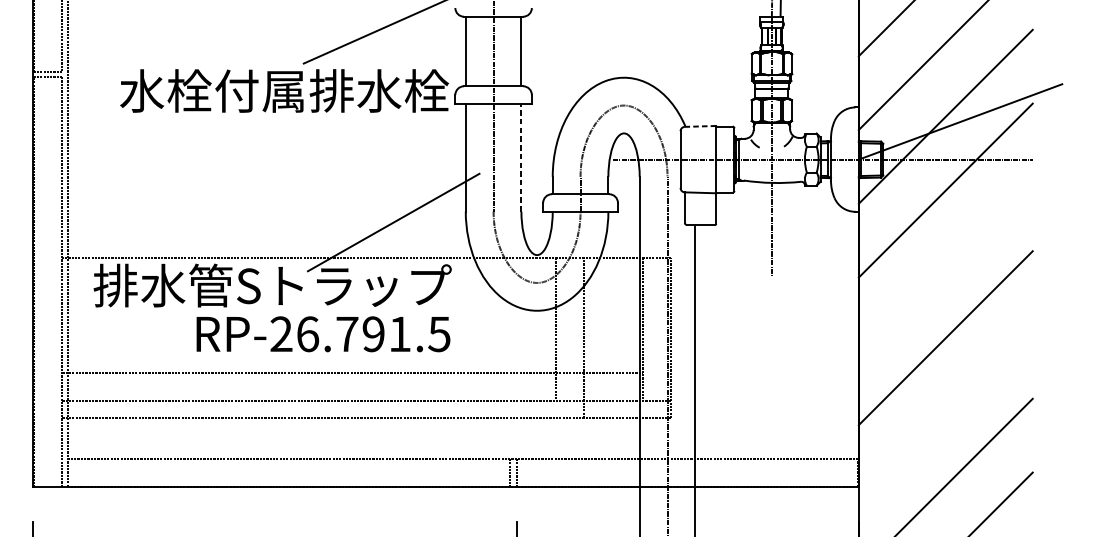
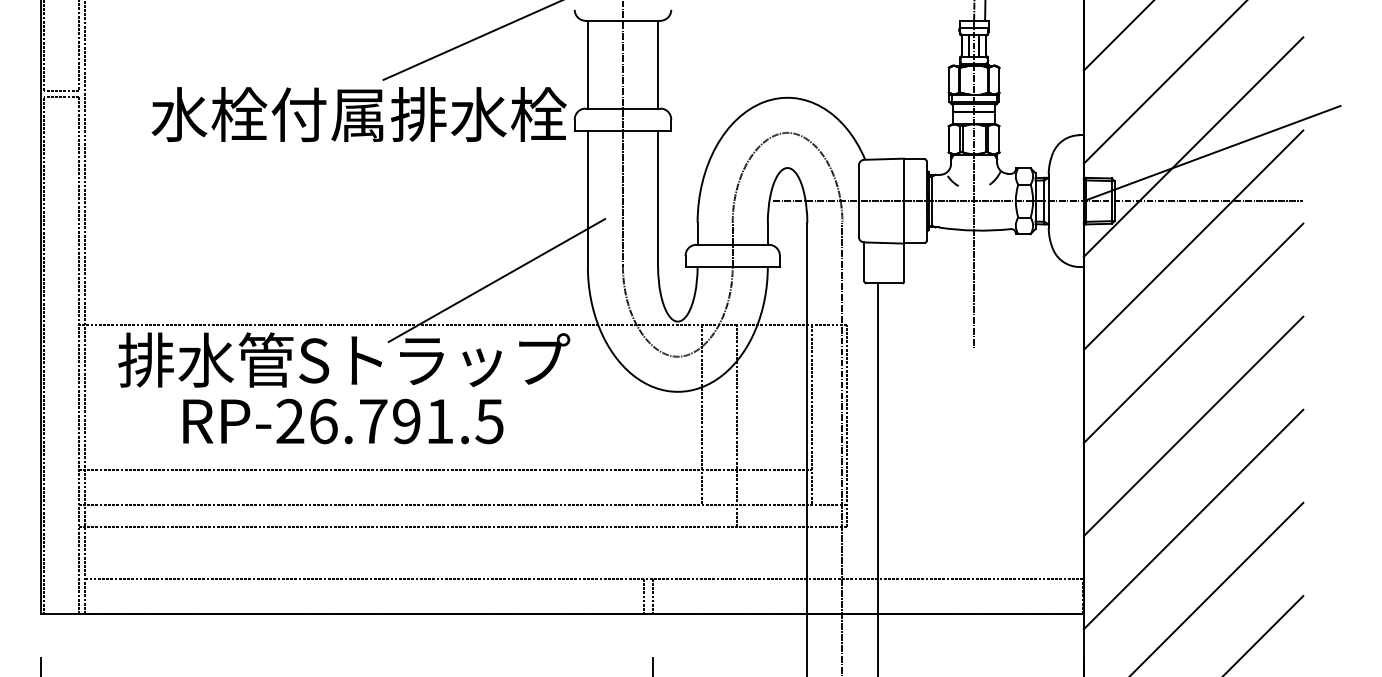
line: (700, 126) -> (884, 159), dashed -> solid
line: (521, 157) -> (658, 198), dashed -> solid
line: (945, 264) -> (1193, 333), added
text: (323, 334) -> (343, 421), moved
line: (945, 411) -> (1193, 519), added

